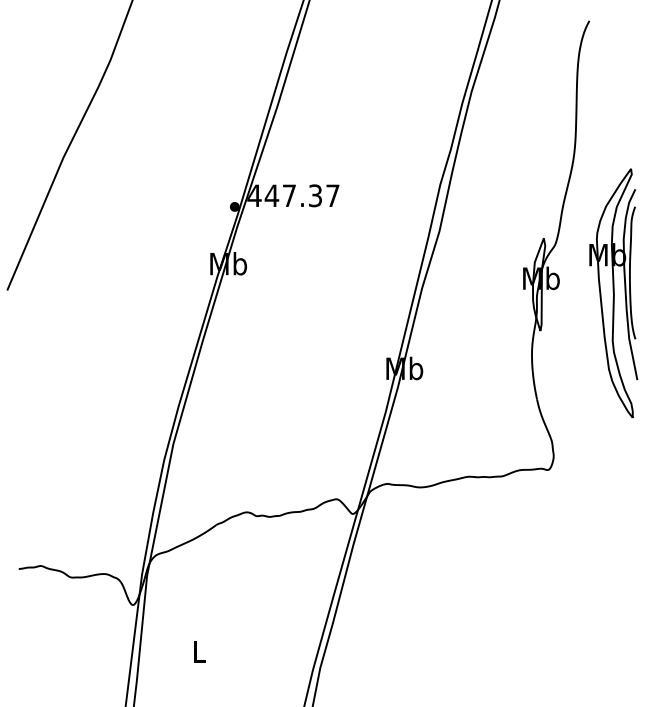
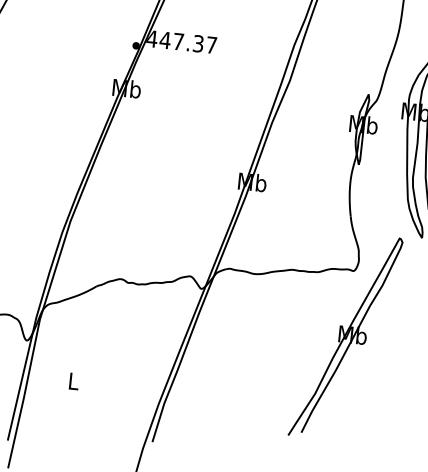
part: (546, 556) -> (345, 336), added

